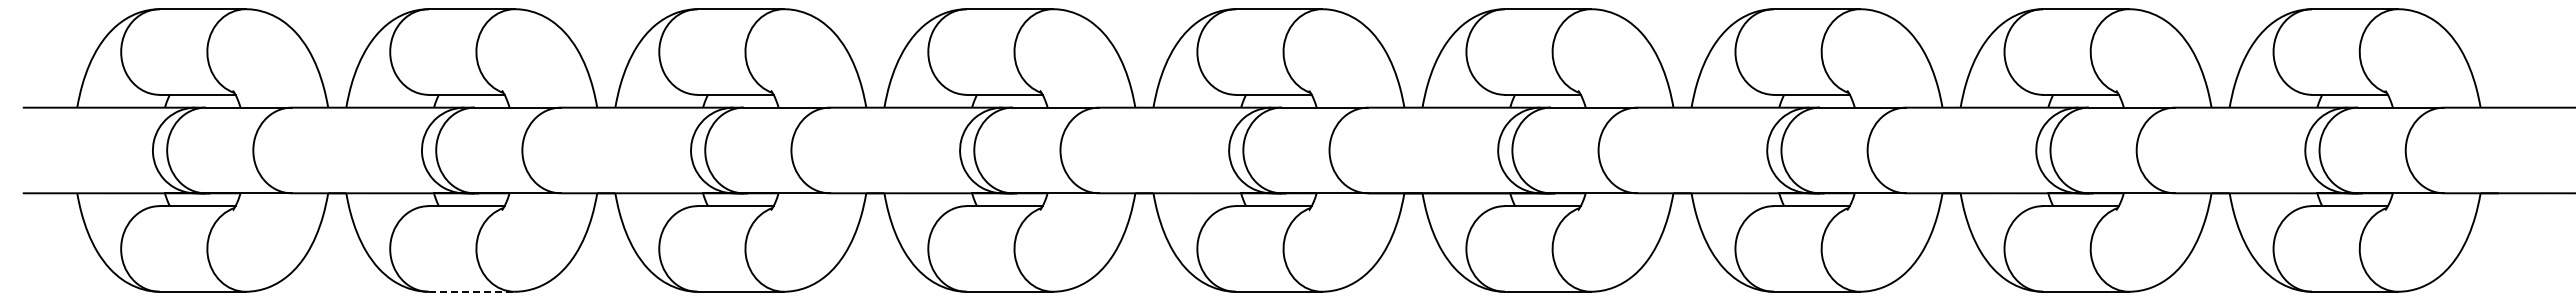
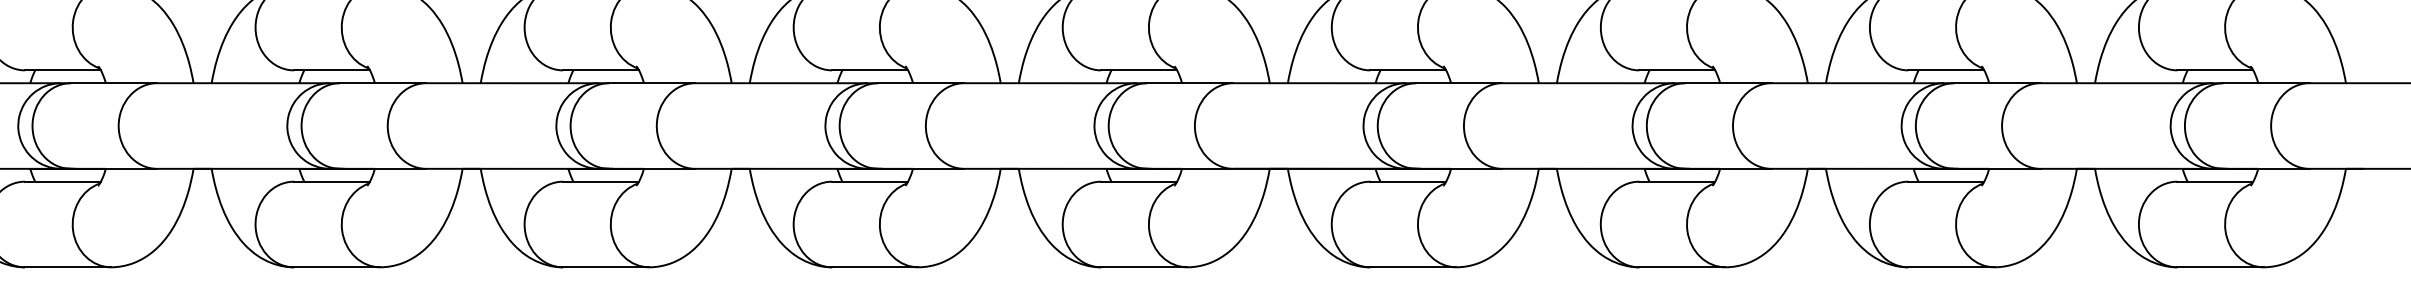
line: (472, 291) -> (337, 267), dashed -> solid

